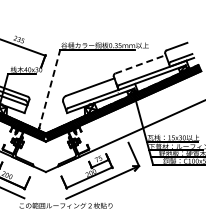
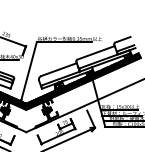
line: (140, 64) -> (95, 52), dashed -> solid
line: (49, 89) -> (28, 71), dashed -> solid

